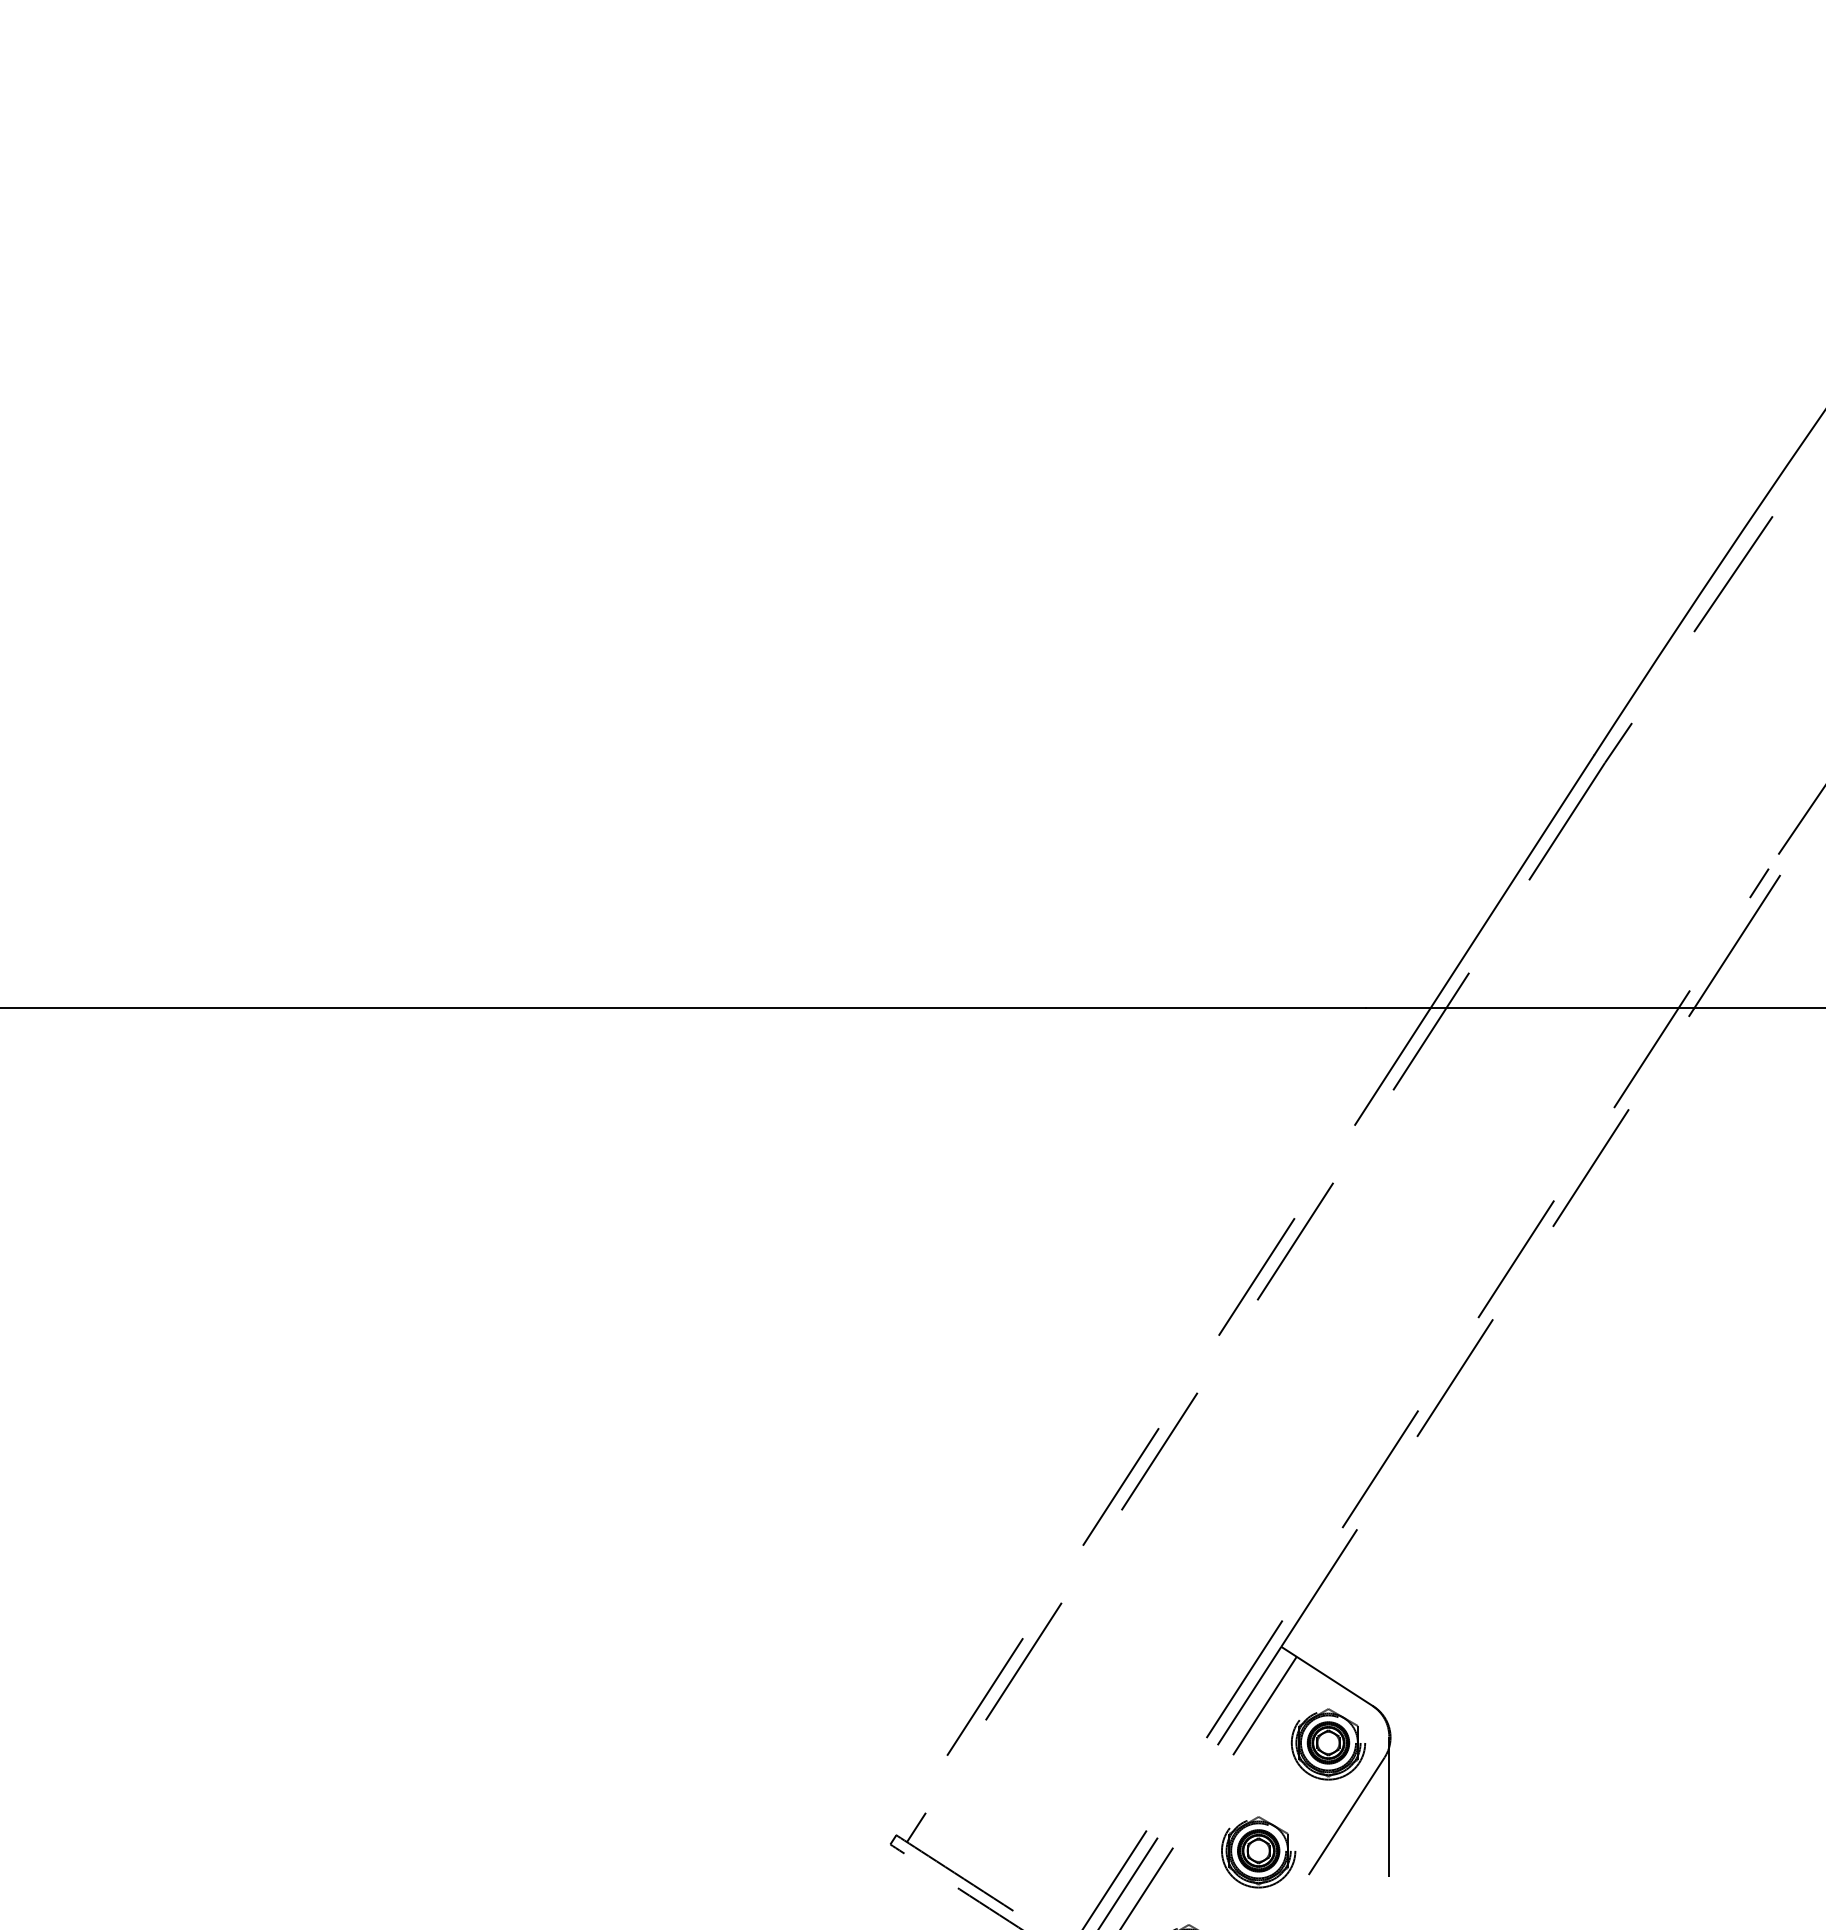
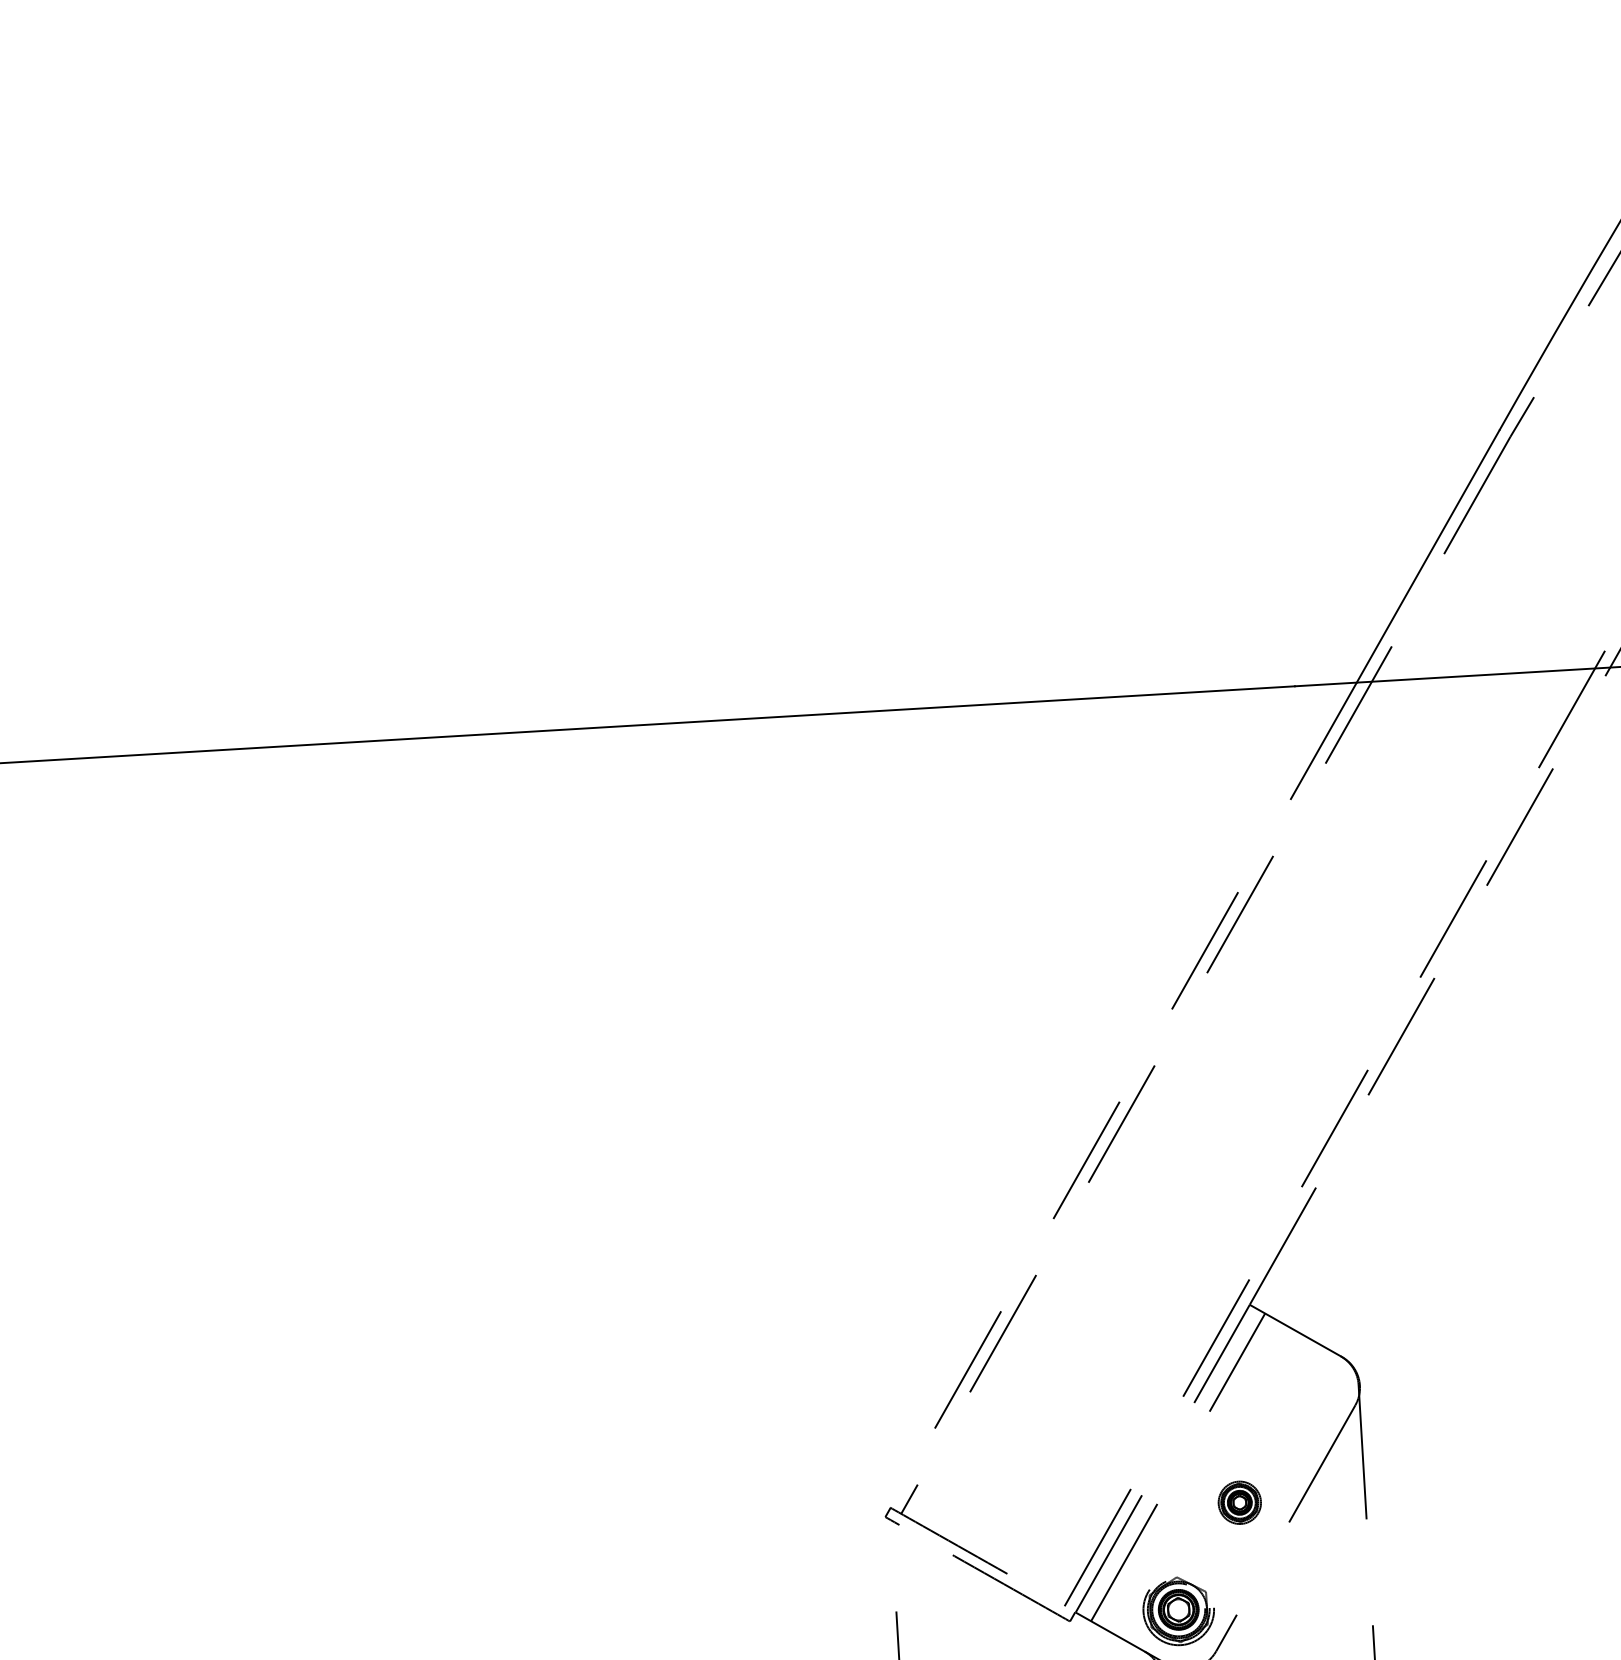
part: (1328, 1744) -> (1300, 1395), removed
part: (1258, 1852) -> (1239, 1503), size x0.6

